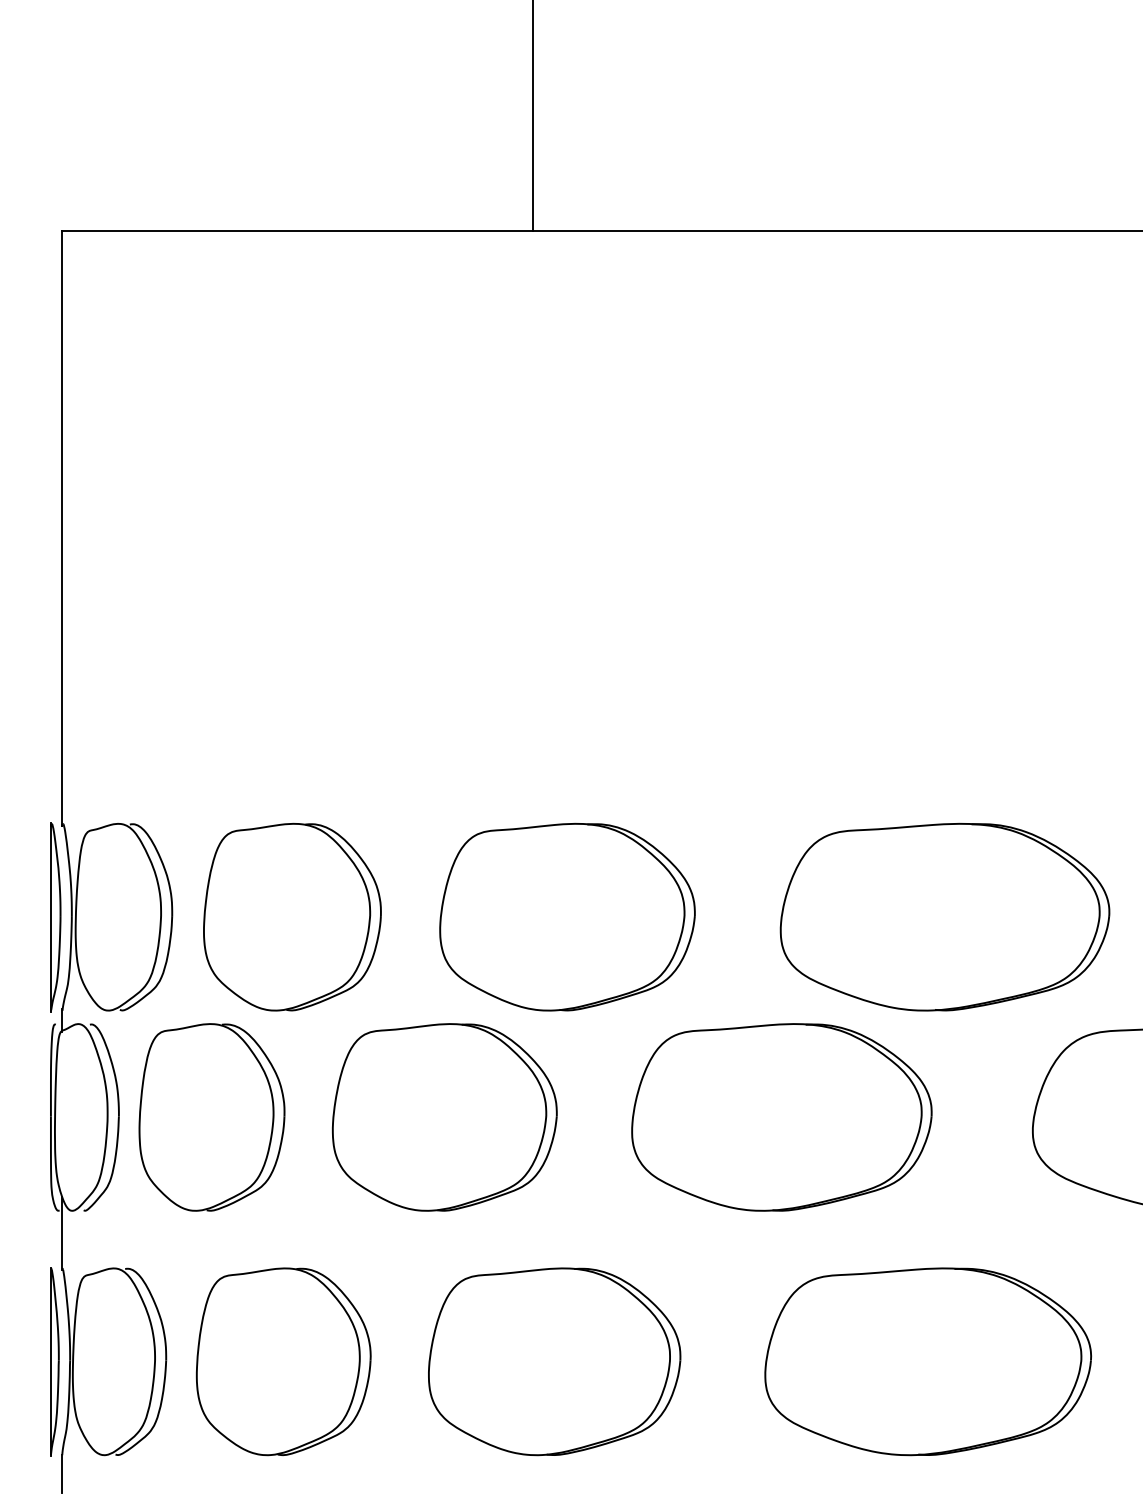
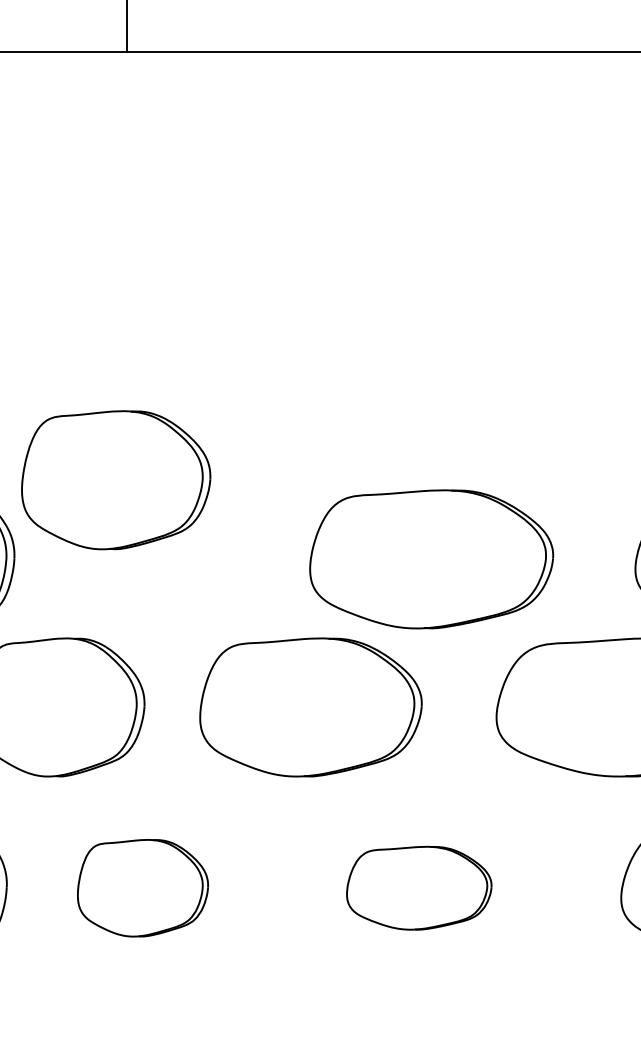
part: (567, 916) -> (116, 479), moved
part: (554, 1361) -> (142, 887), size x0.7
part: (928, 1361) -> (419, 887), size x0.6

